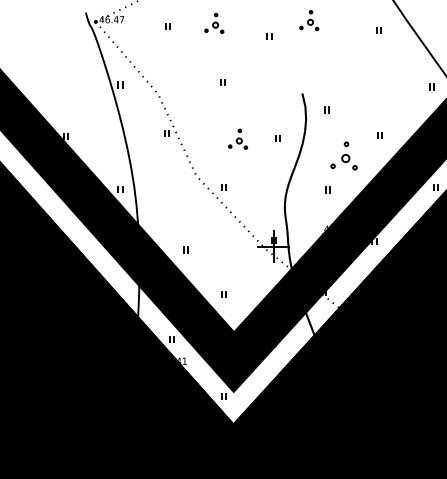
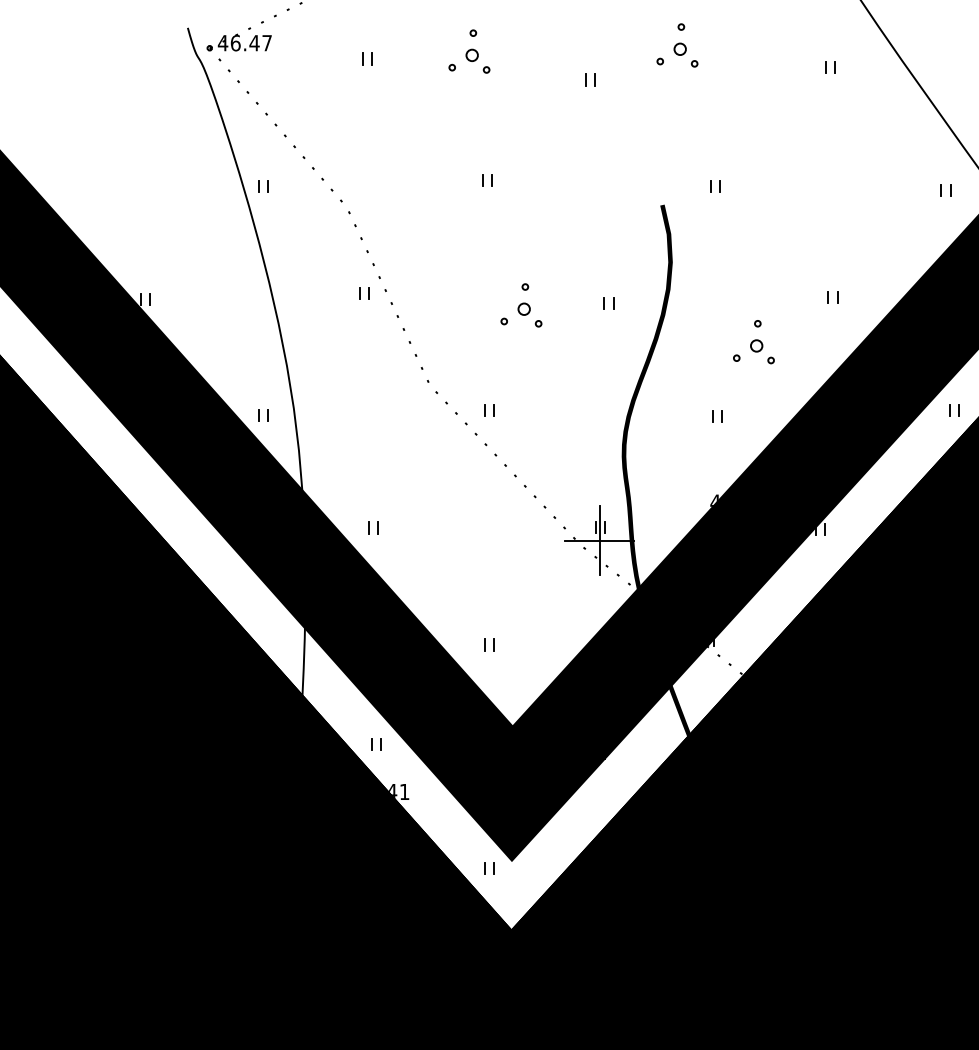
part: (326, 109) -> (715, 185), moved
part: (344, 155) -> (754, 340), size x0.71
part: (185, 249) -> (373, 527), moved

